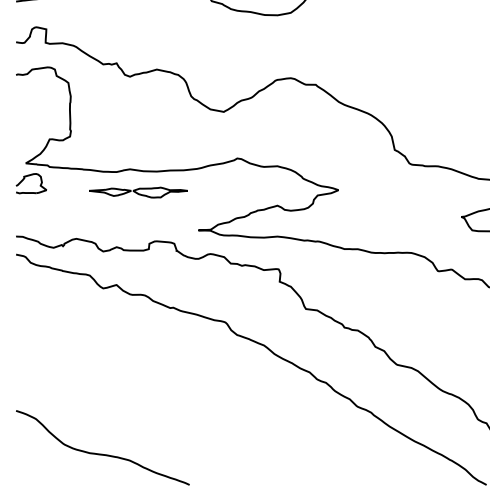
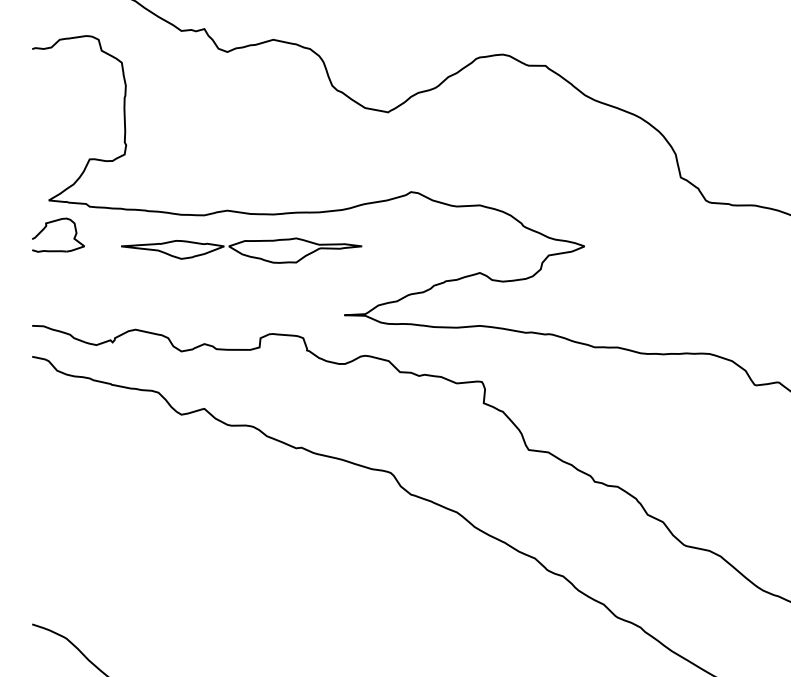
part: (138, 192) -> (241, 250), size x1.43

